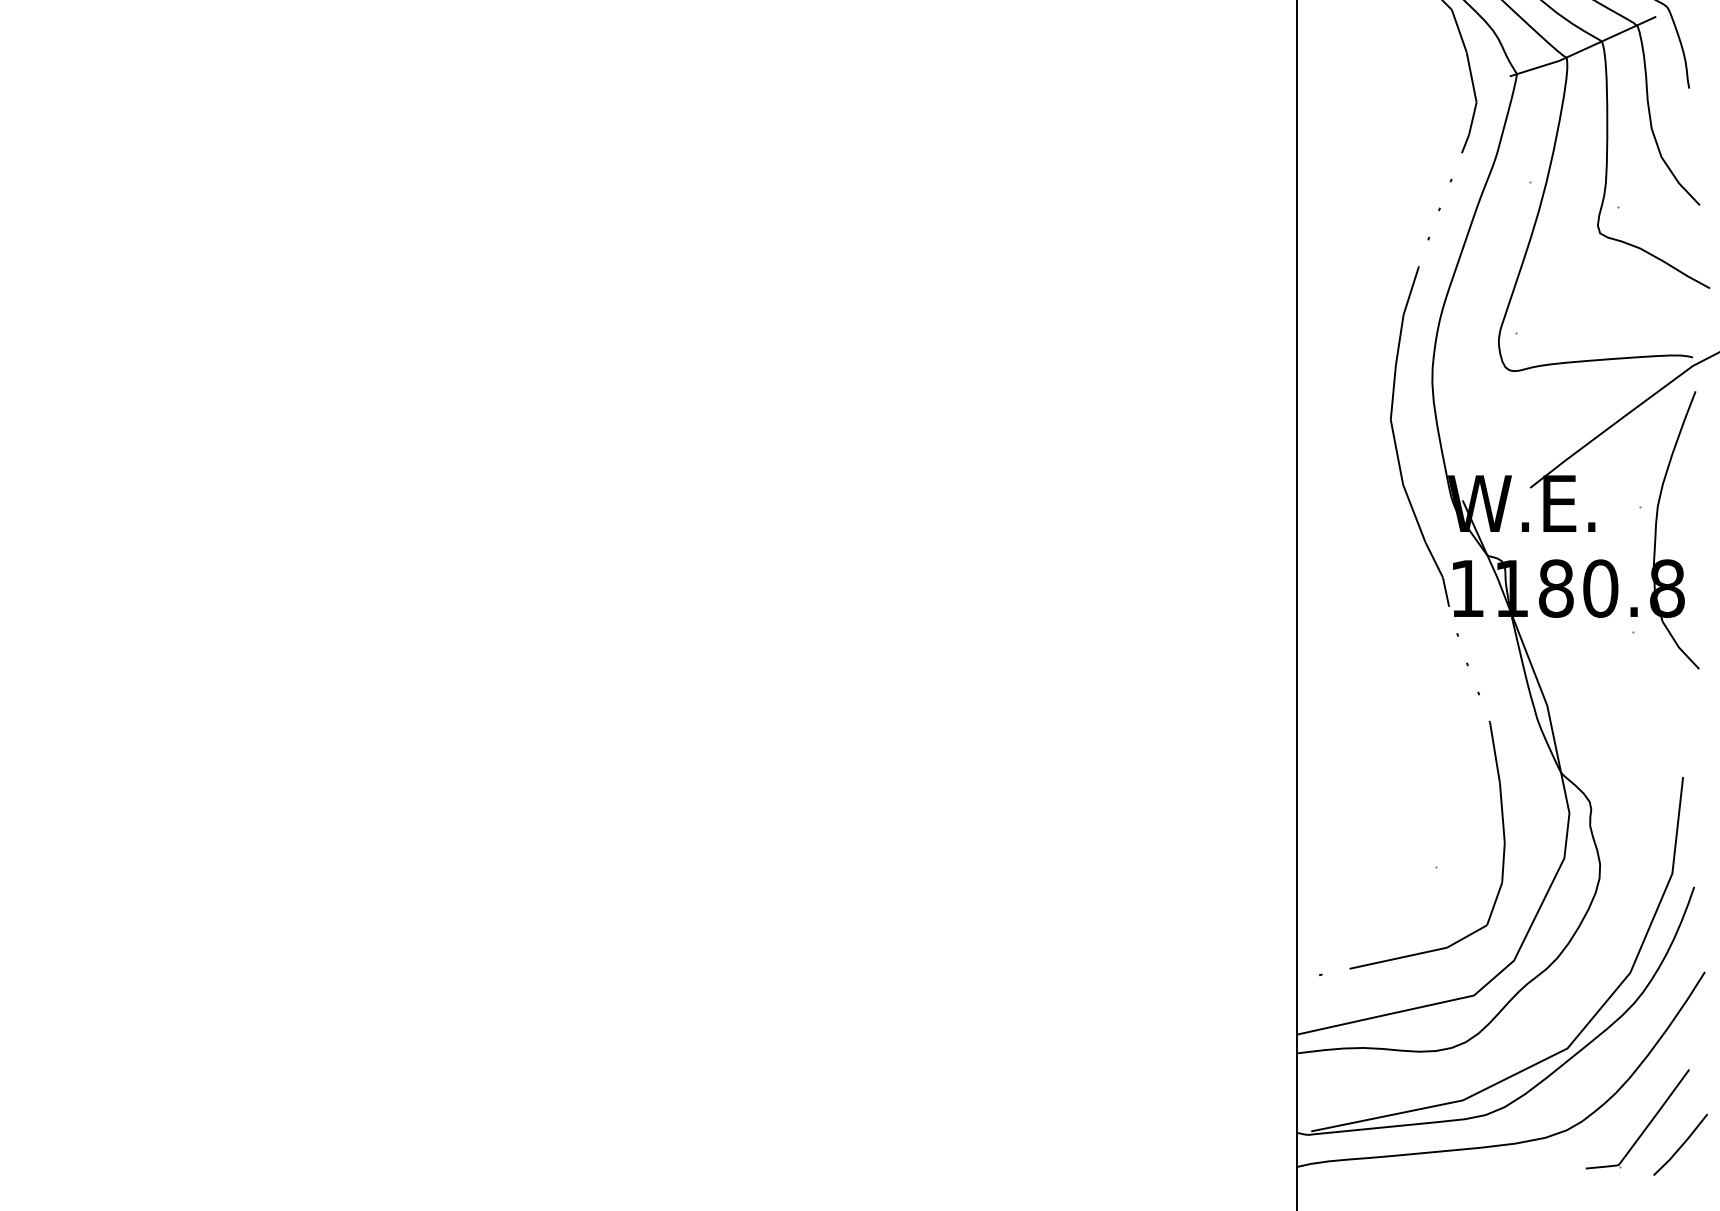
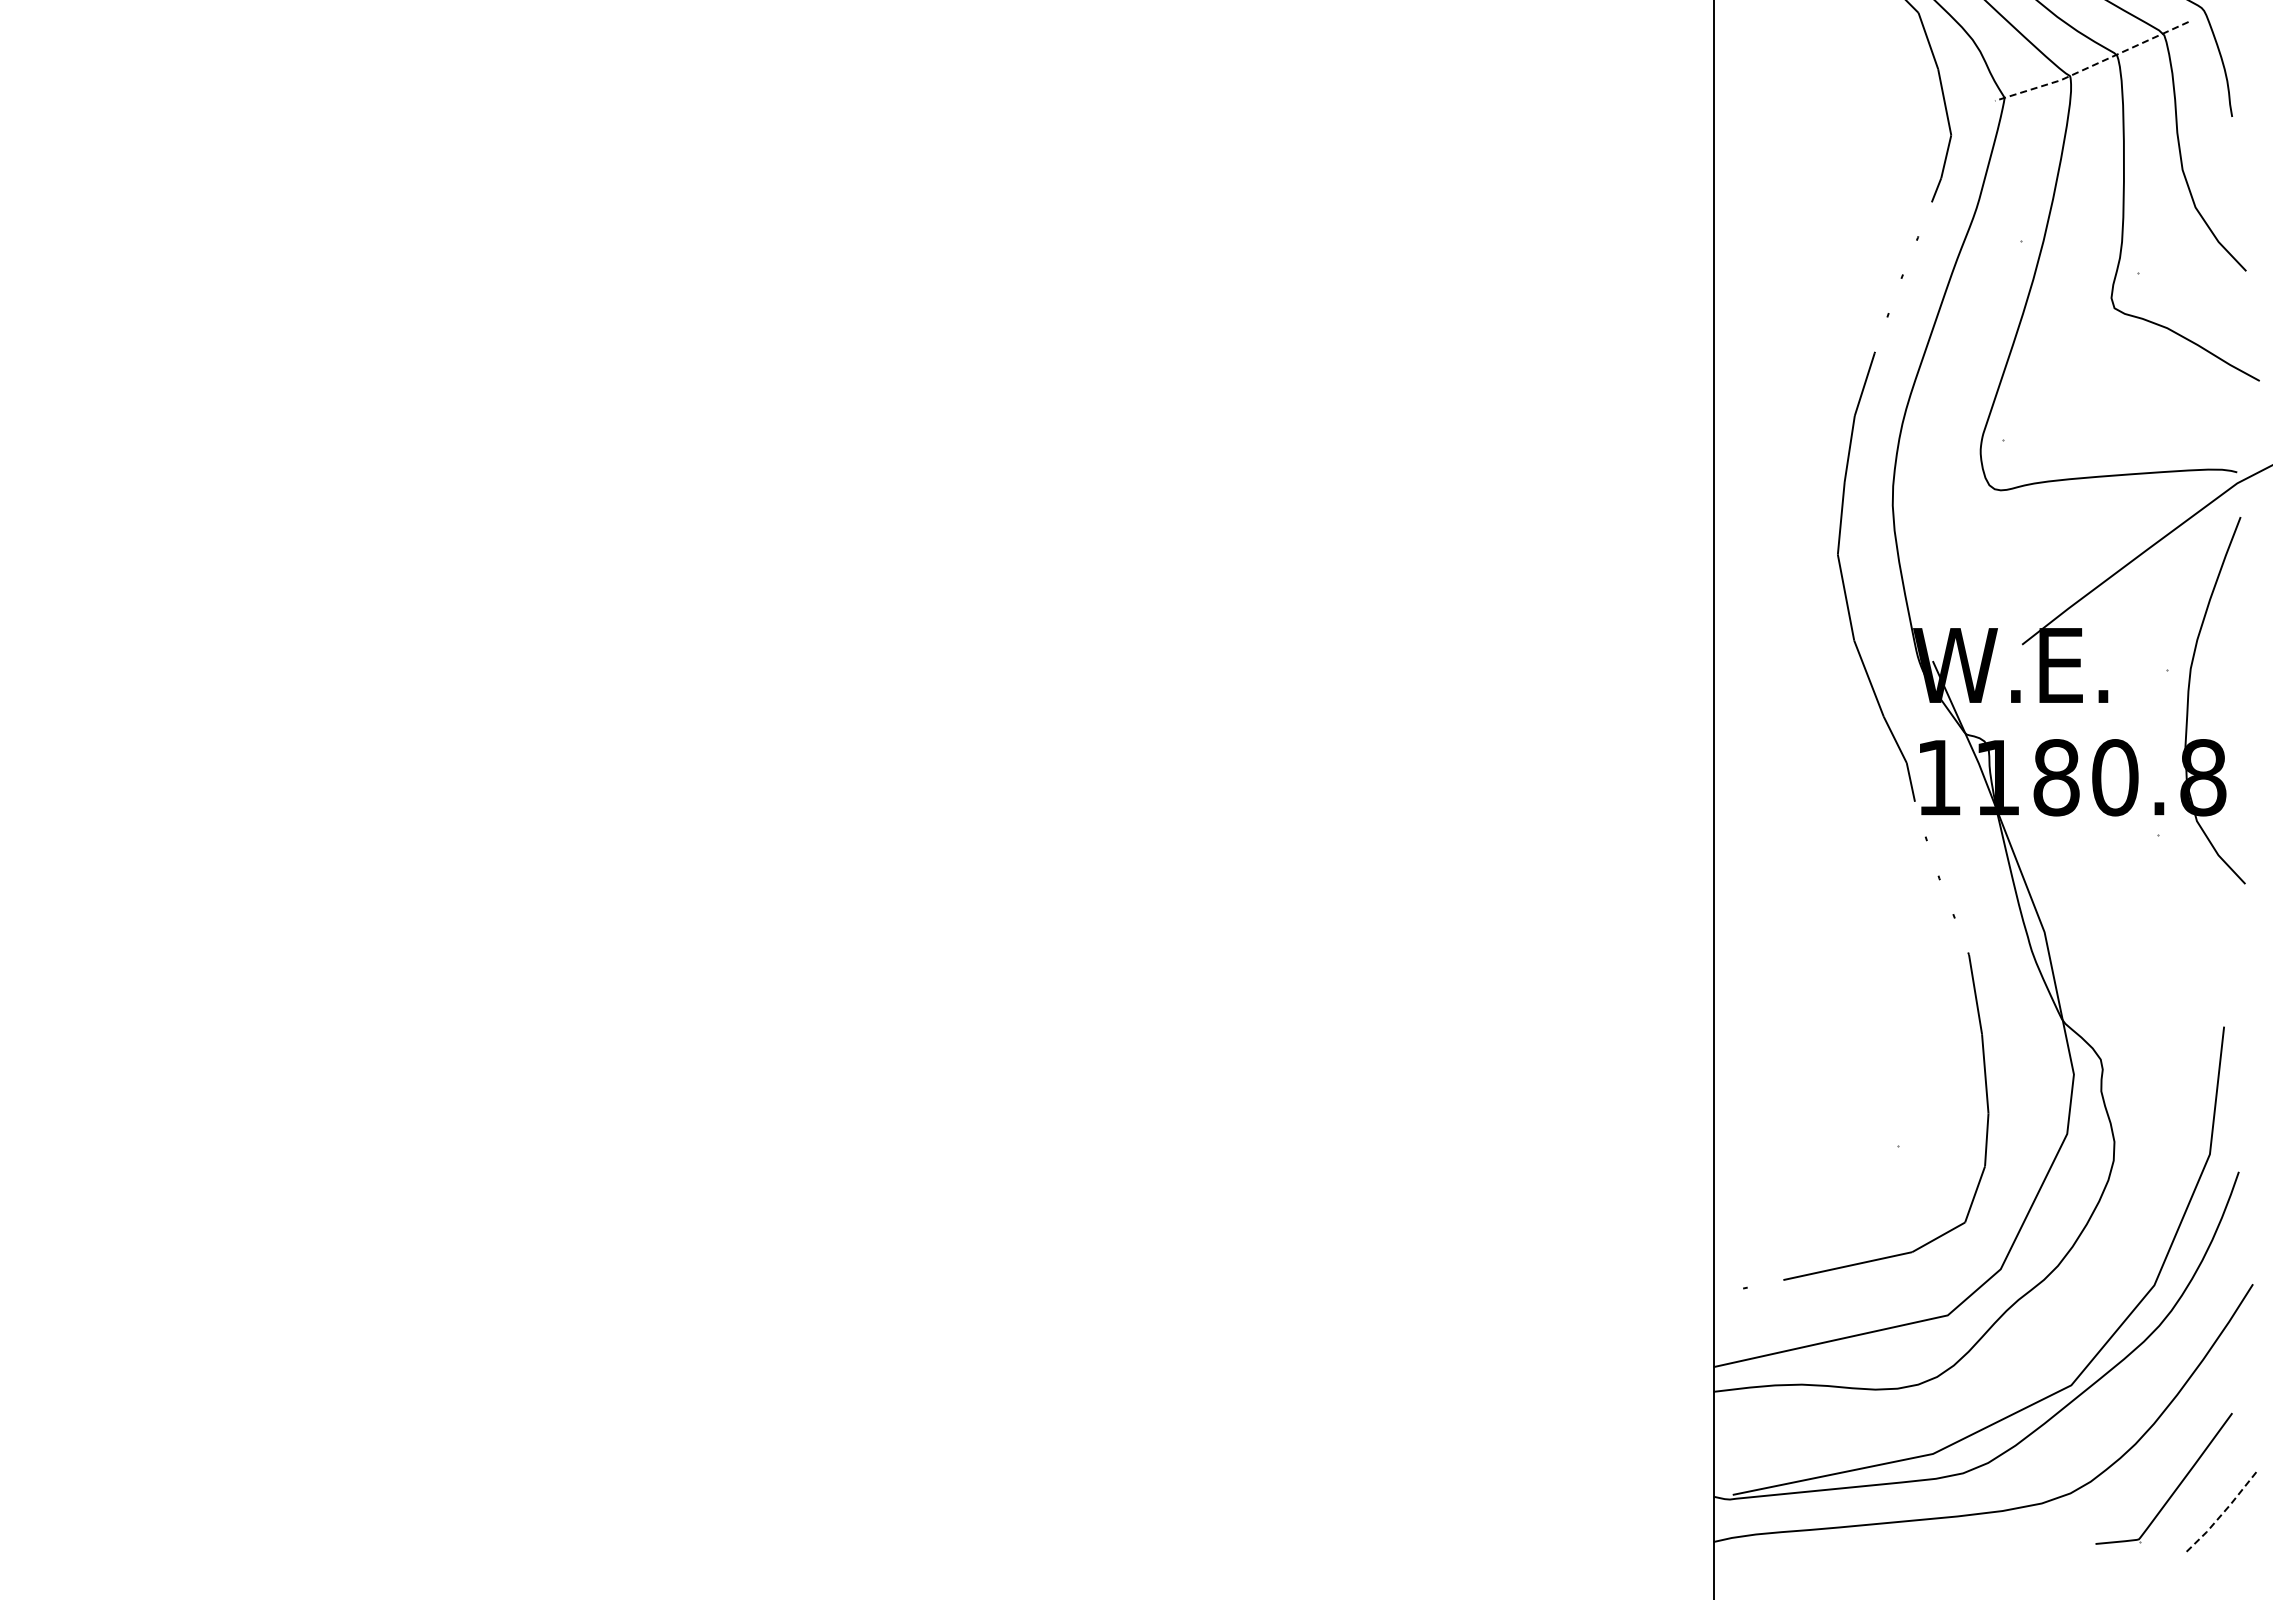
line: (1583, 49) -> (2092, 65), solid -> dashed
line: (1681, 1146) -> (2222, 1514), solid -> dashed

